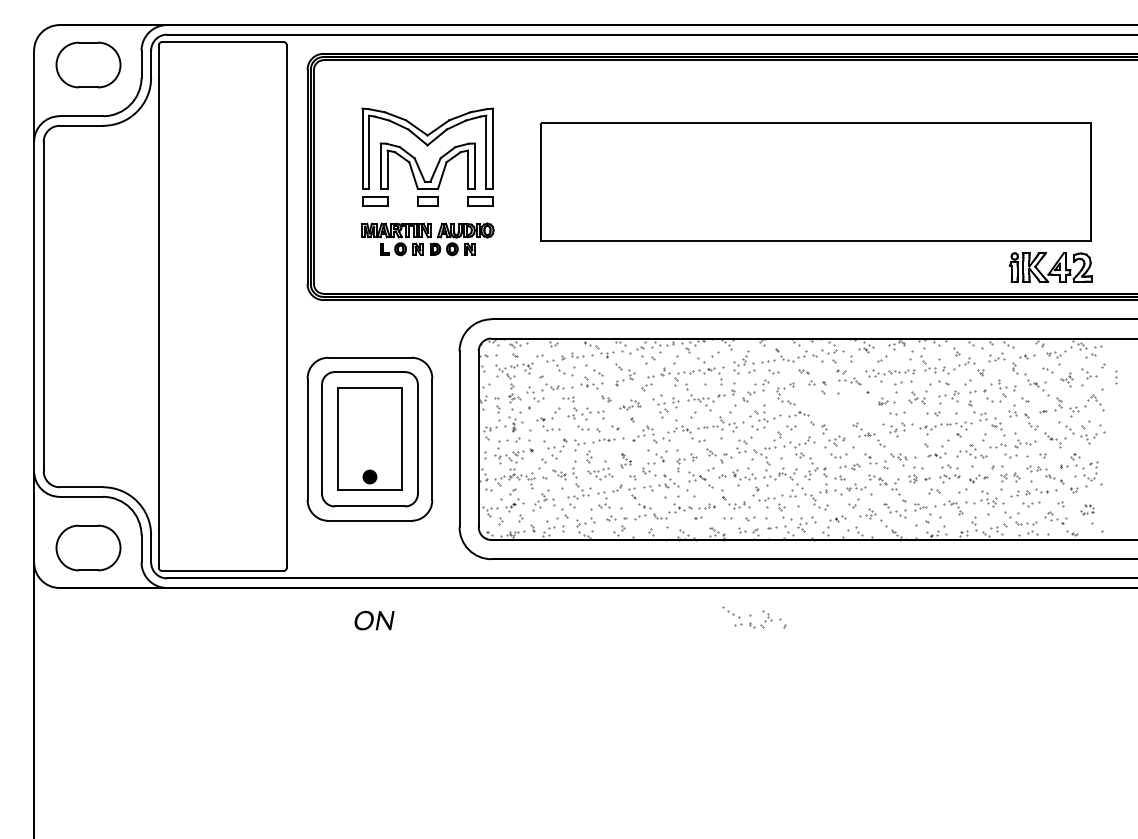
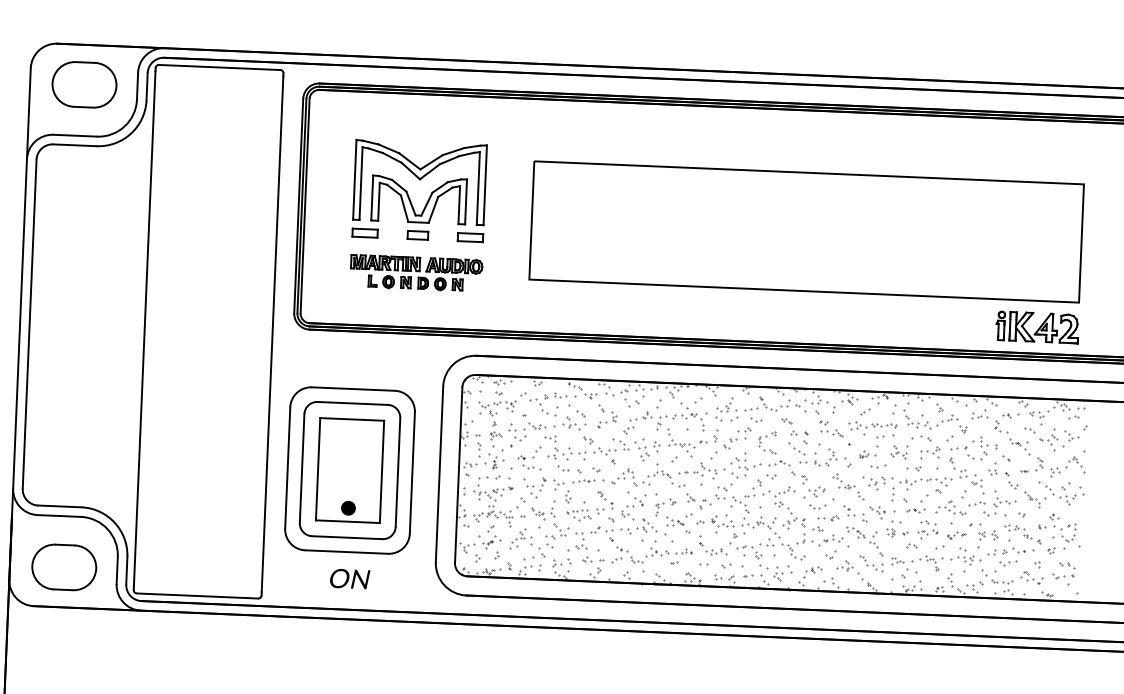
part: (1116, 377) -> (893, 494), moved
part: (1066, 379) -> (1048, 440), size x1.67
part: (630, 404) -> (611, 446), size x1.67
part: (625, 460) -> (604, 502), size x1.67
part: (1086, 509) -> (1063, 570), size x1.67
part: (754, 617) -> (819, 455), moved
text: (374, 620) -> (350, 578), moved

